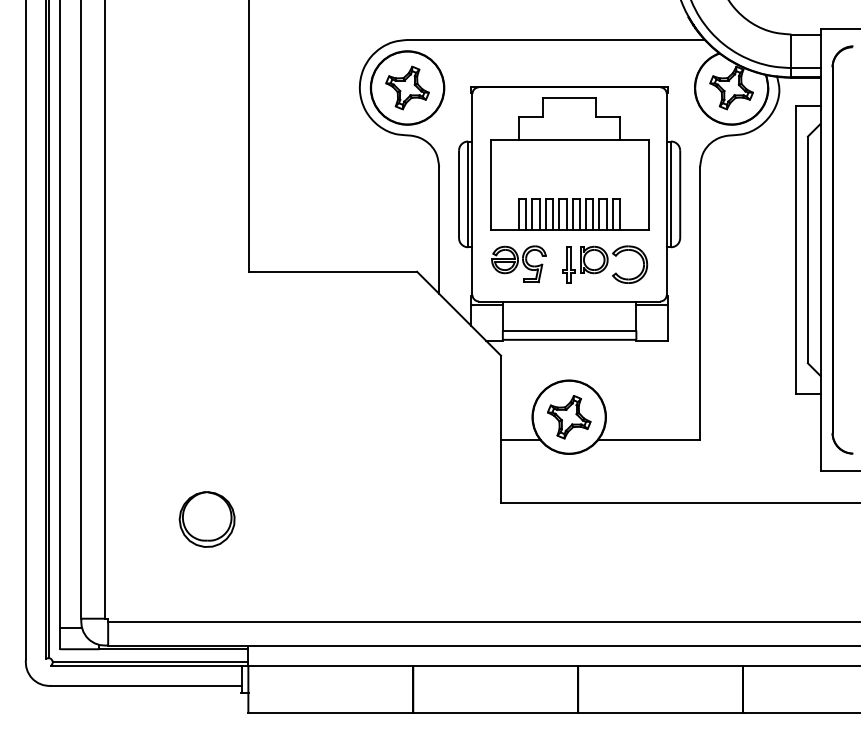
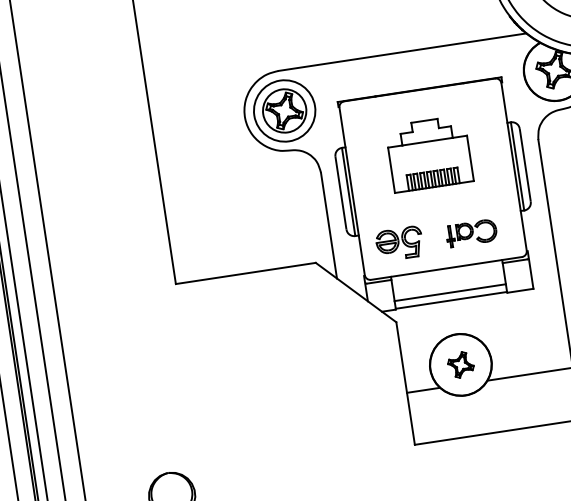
circle: (407, 87) -> (284, 110), size x0.7
part: (569, 163) -> (429, 153), size x0.6
part: (605, 264) -> (471, 233), size x0.7
part: (569, 417) -> (461, 365), size x0.7

